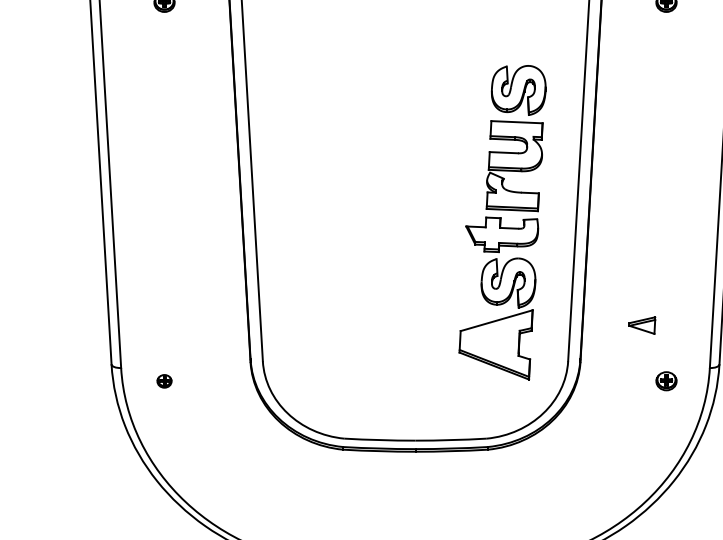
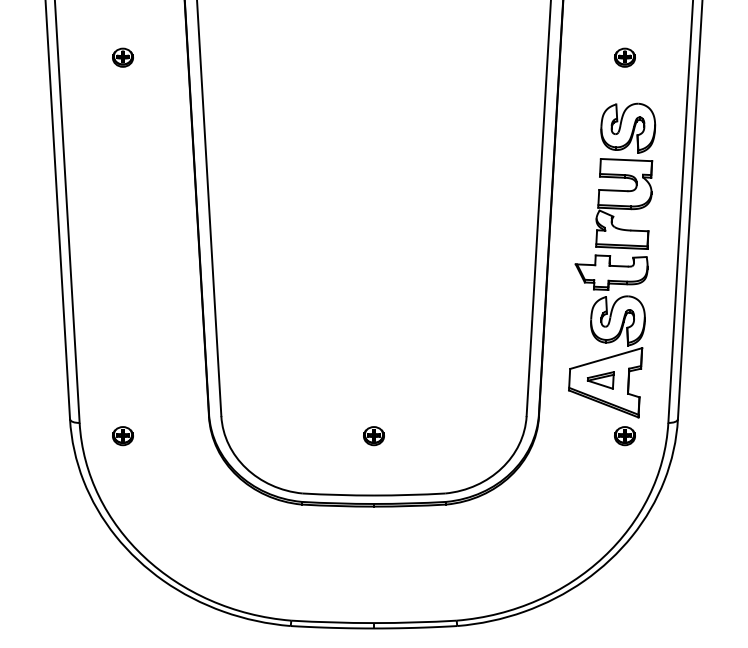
part: (503, 222) -> (612, 260), moved
part: (164, 381) -> (122, 436), size x1.43
part: (415, 381) -> (373, 436), added

